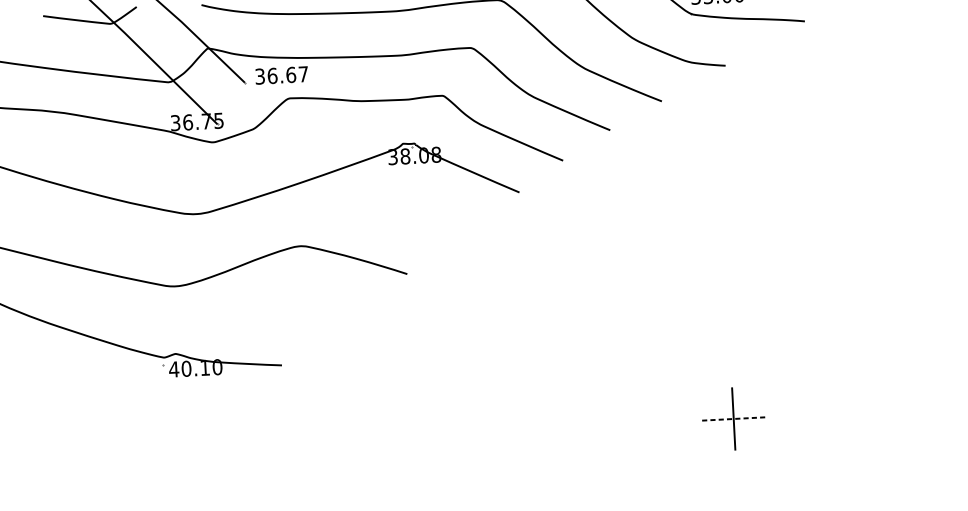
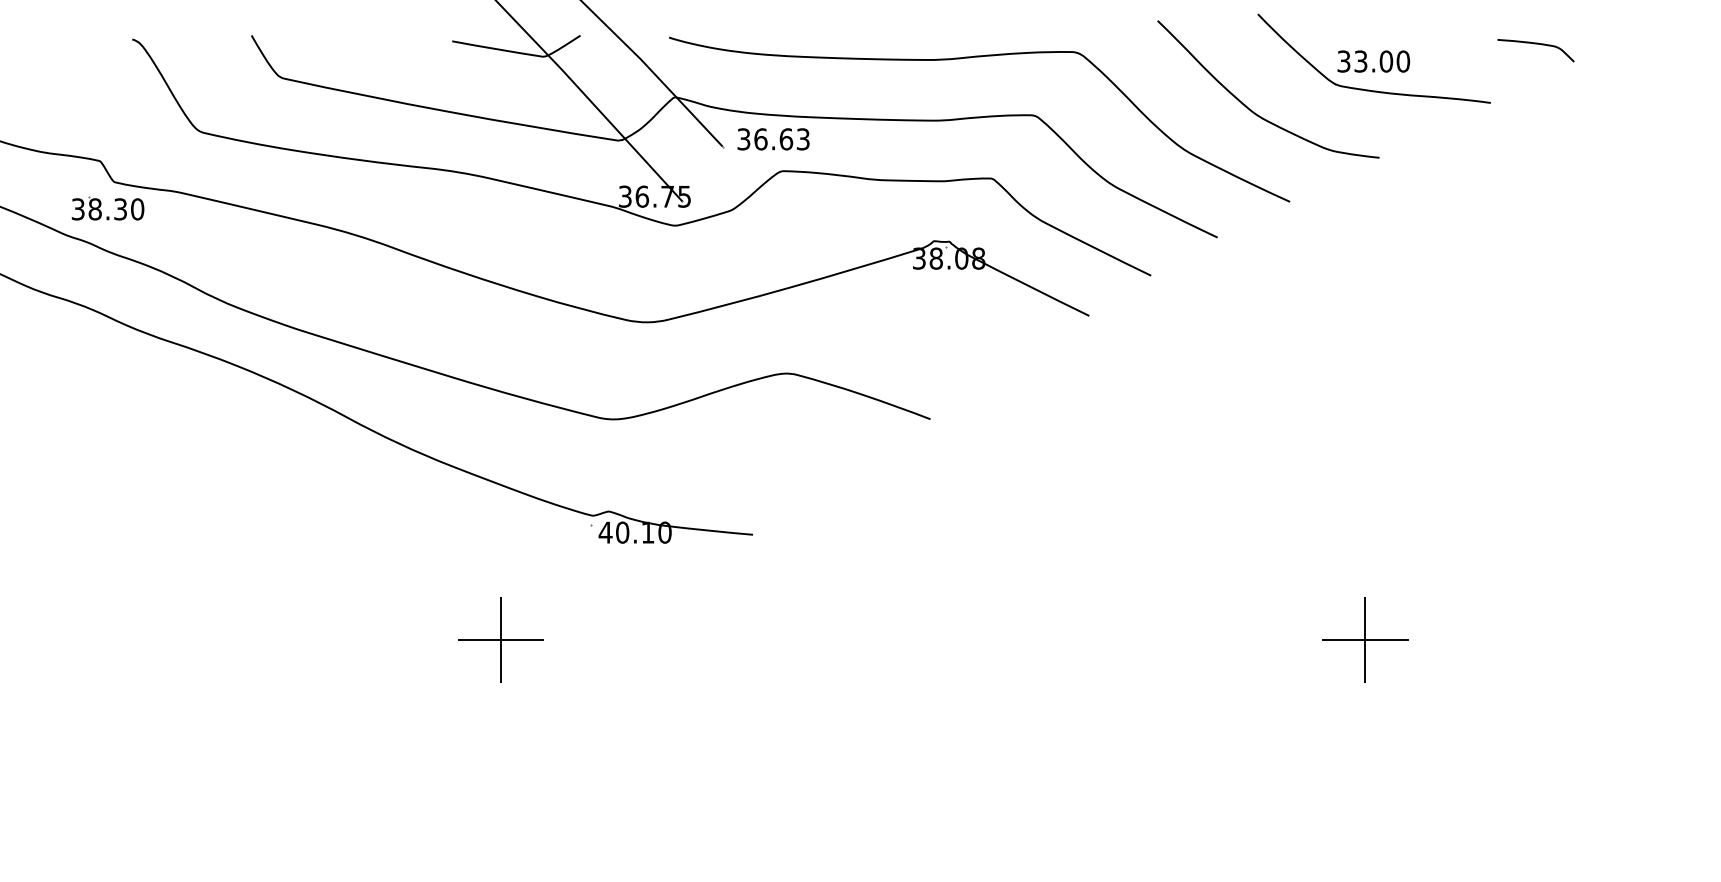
text: (302, 74) -> (802, 139), 36.67 -> 36.63
line: (733, 419) -> (1365, 640), dashed -> solid
part: (101, 451) -> (500, 639), added

